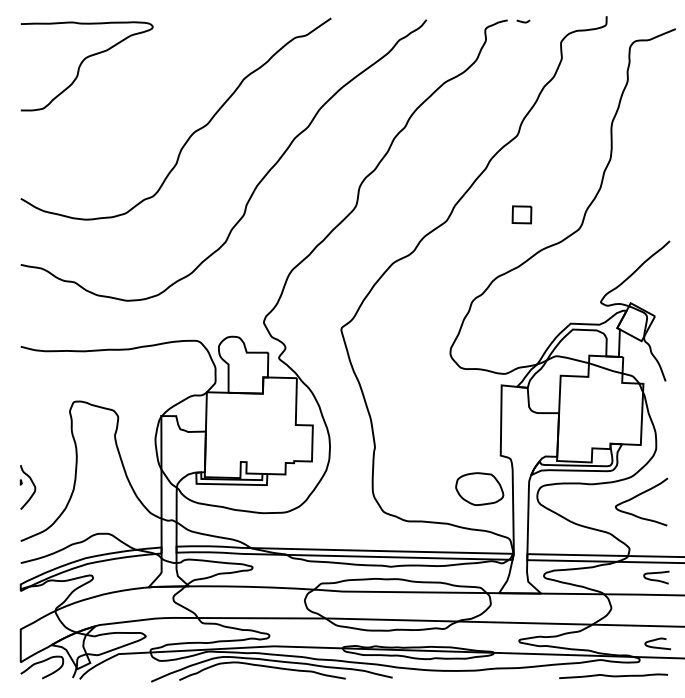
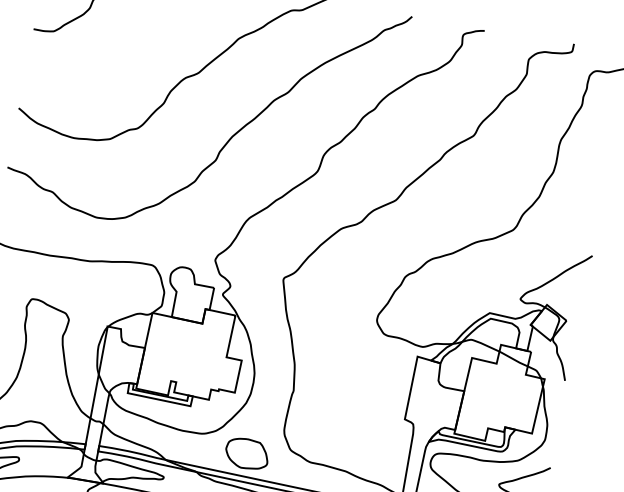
curve: (523, 21) -> (498, 34), removed
part: (521, 214) -> (464, 207), removed
part: (479, 488) -> (247, 453), moved

